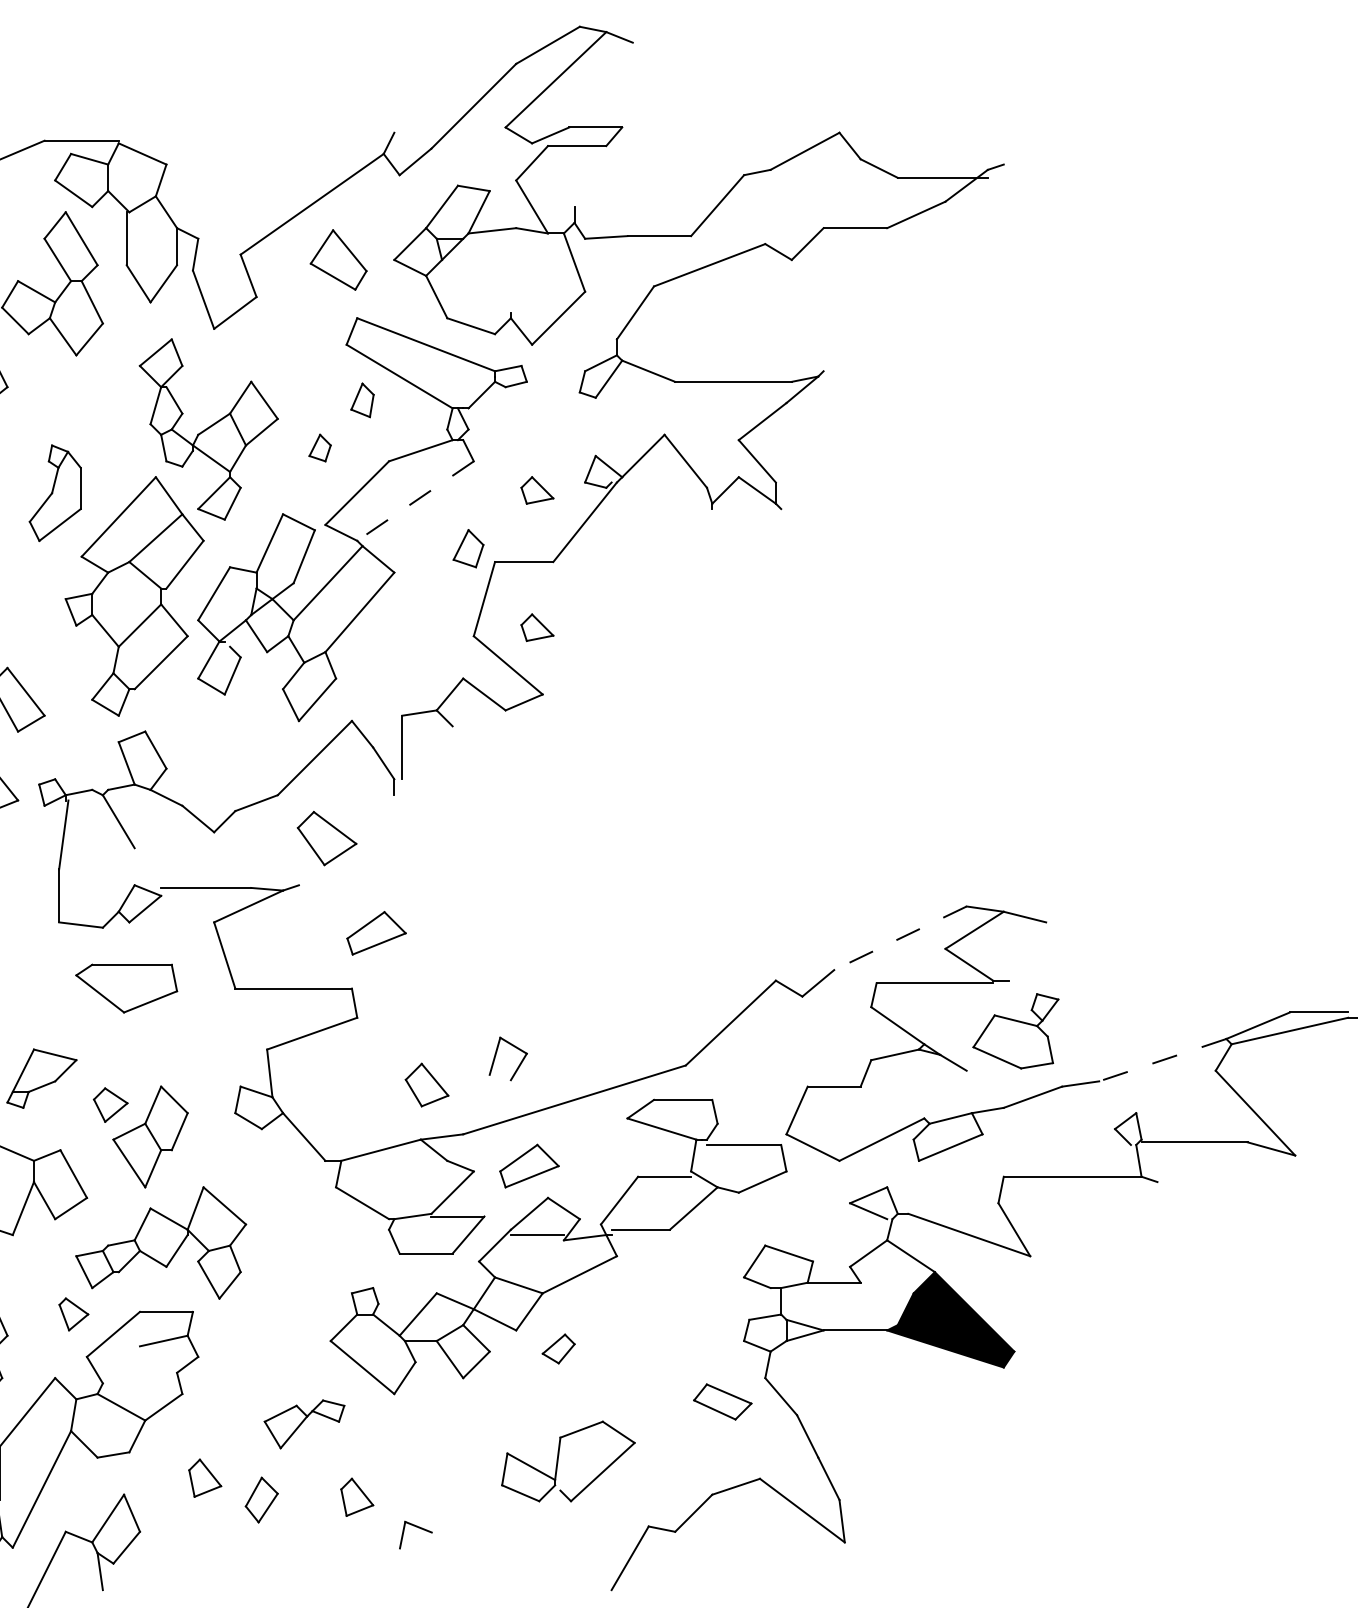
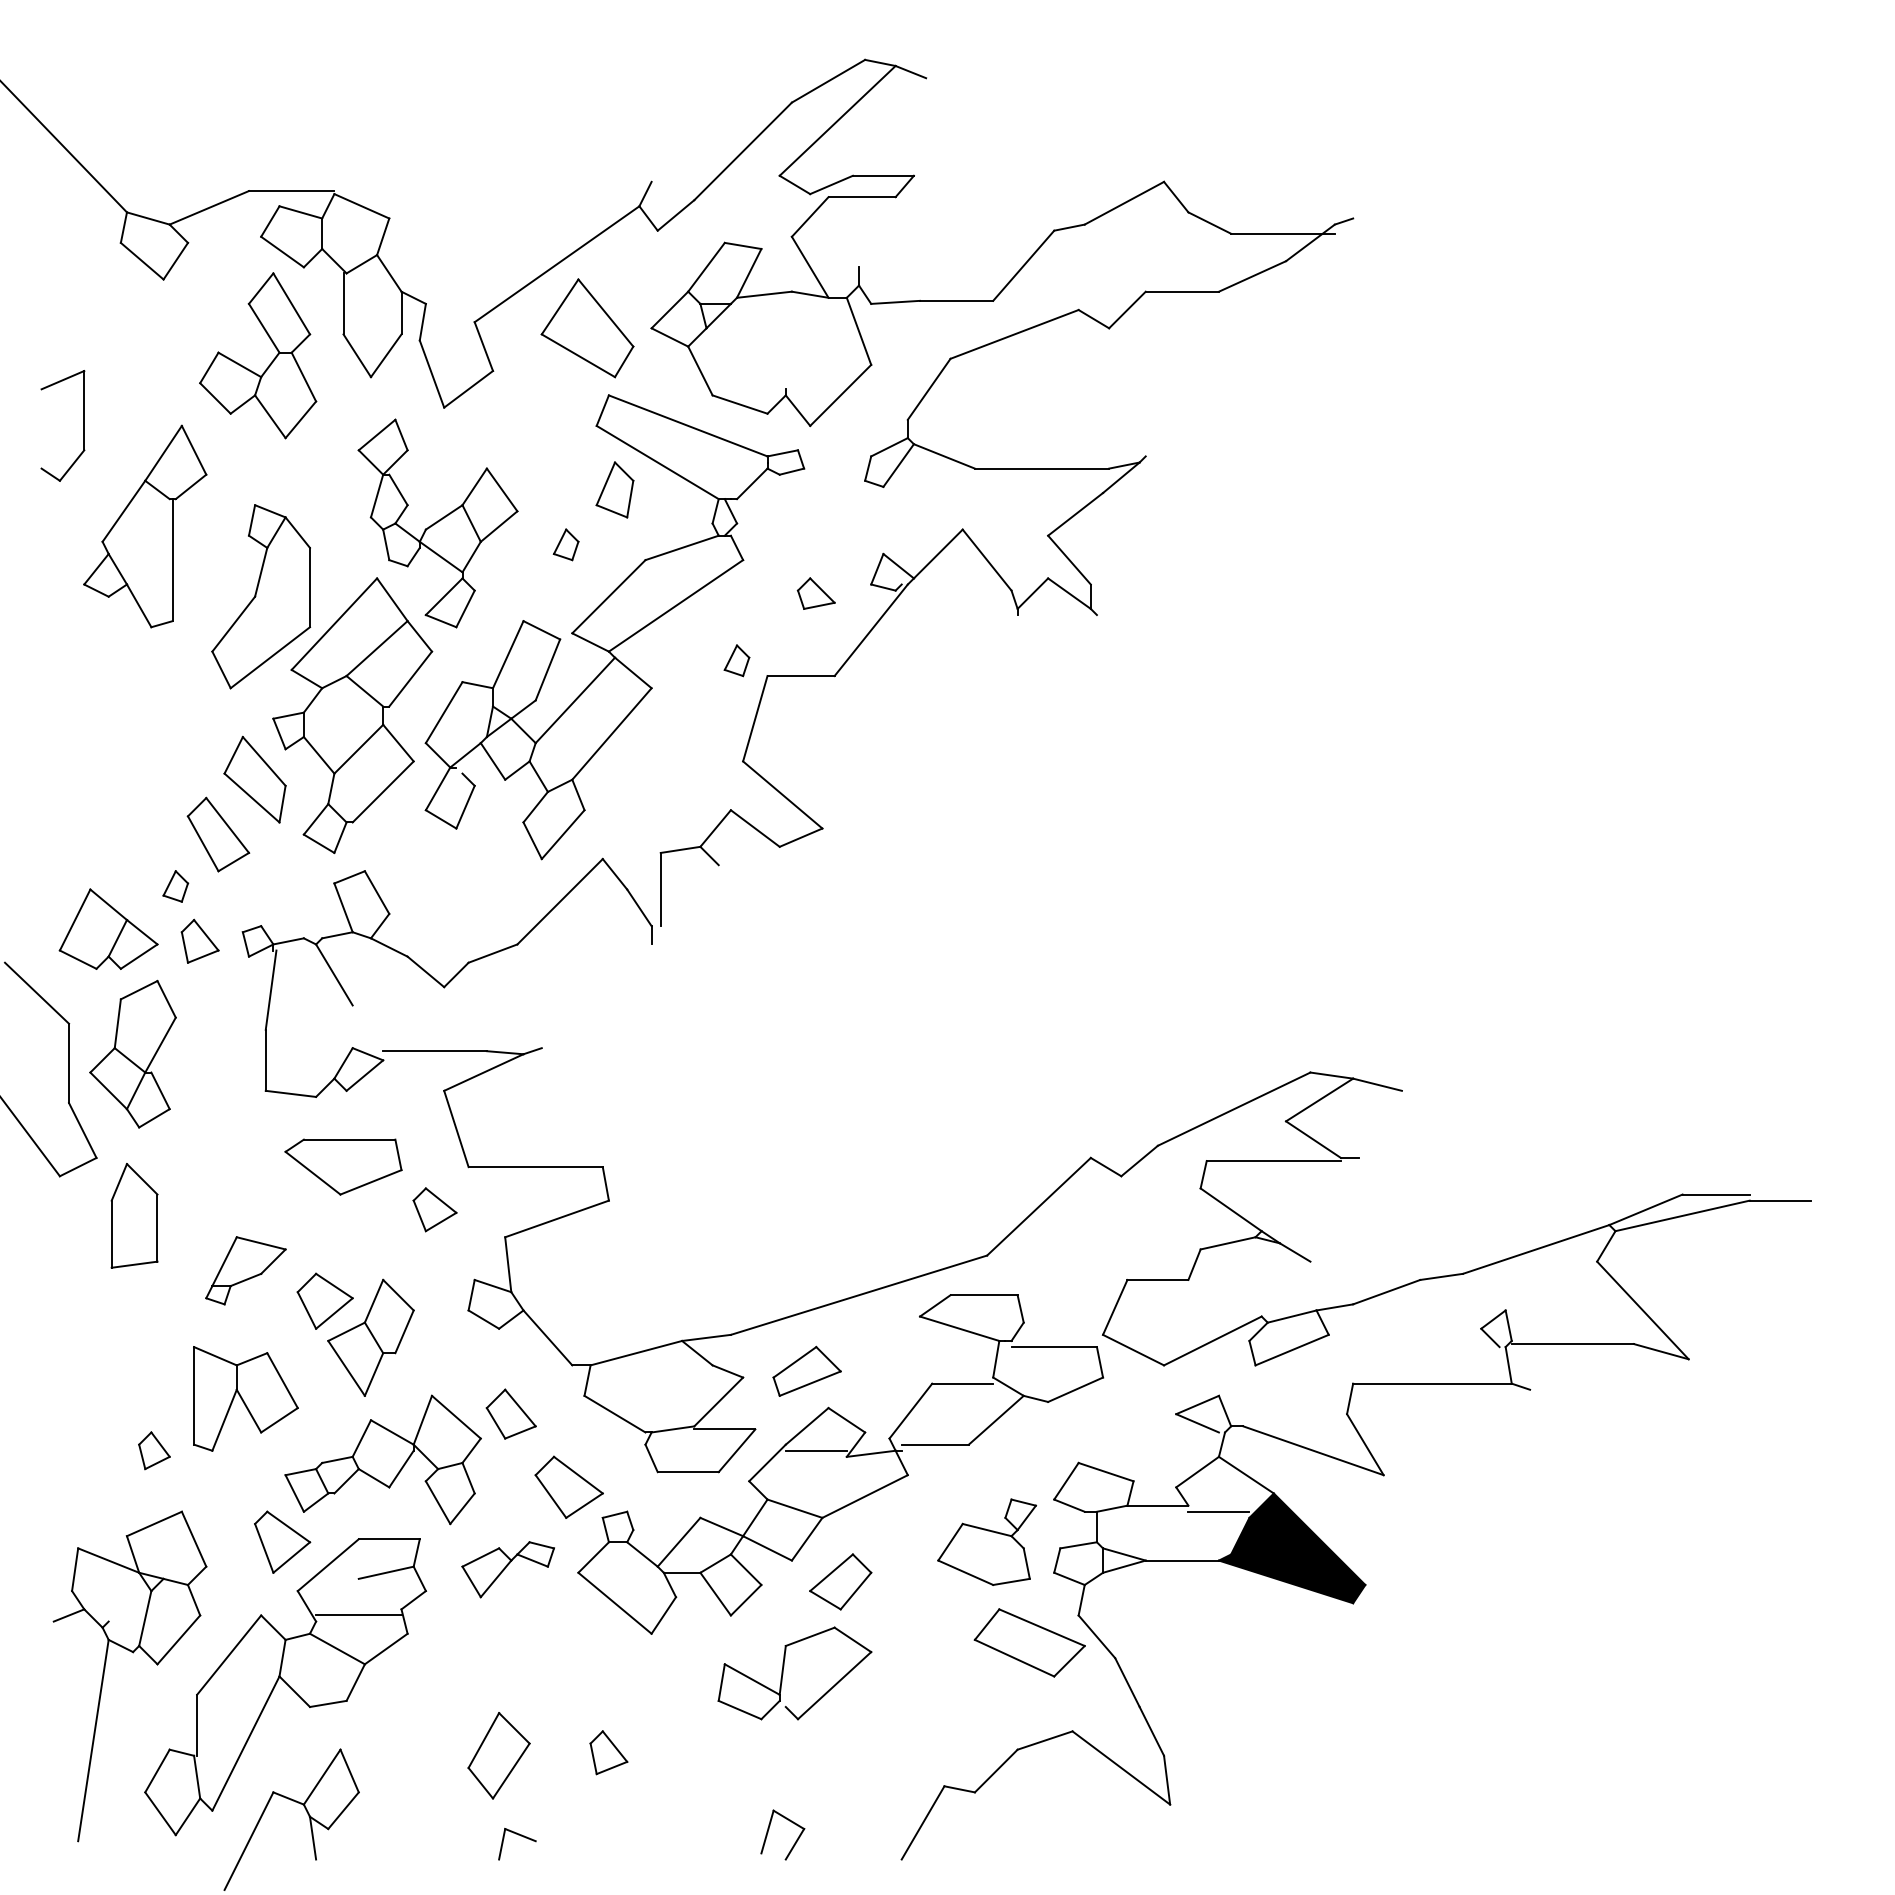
part: (338, 260) -> (587, 328), size x1.43
part: (362, 399) -> (614, 489), size x1.43
part: (55, 492) -> (261, 596), size x1.67
line: (415, 501) -> (675, 606), dashed -> solid
part: (468, 548) -> (736, 660), size x0.71
part: (536, 627) -> (815, 751), removed
part: (49, 651) -> (254, 779), added
part: (326, 837) -> (568, 1486), moved
part: (376, 932) -> (630, 1102), removed
line: (900, 938) -> (1234, 1109), dashed -> solid
part: (205, 1025) -> (434, 1209), added
part: (1015, 1030) -> (986, 1541), moved
part: (496, 1054) -> (769, 1829), moved
line: (1162, 1060) -> (1535, 1249), dashed -> solid
part: (426, 1084) -> (510, 1413), moved
part: (110, 1104) -> (324, 1300), size x1.43
line: (886, 1287) -> (1218, 1511), added
part: (73, 1313) -> (282, 1541), size x1.67
part: (558, 1348) -> (840, 1581), size x1.67
line: (139, 1378) -> (358, 1615), added
part: (722, 1401) -> (1029, 1642), size x1.67
part: (303, 1424) -> (507, 1569), moved
part: (558, 1461) -> (783, 1673), moved
part: (204, 1478) -> (433, 1730), removed
part: (261, 1499) -> (498, 1755), size x1.67
part: (418, 1528) -> (520, 1836), moved

